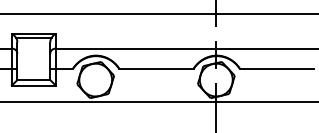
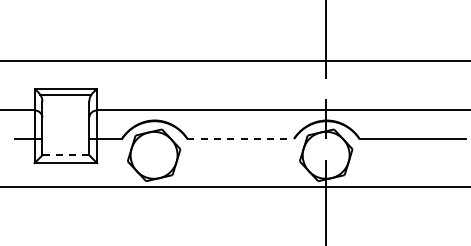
line: (156, 68) -> (241, 138), solid -> dashed
line: (33, 80) -> (65, 155), solid -> dashed

